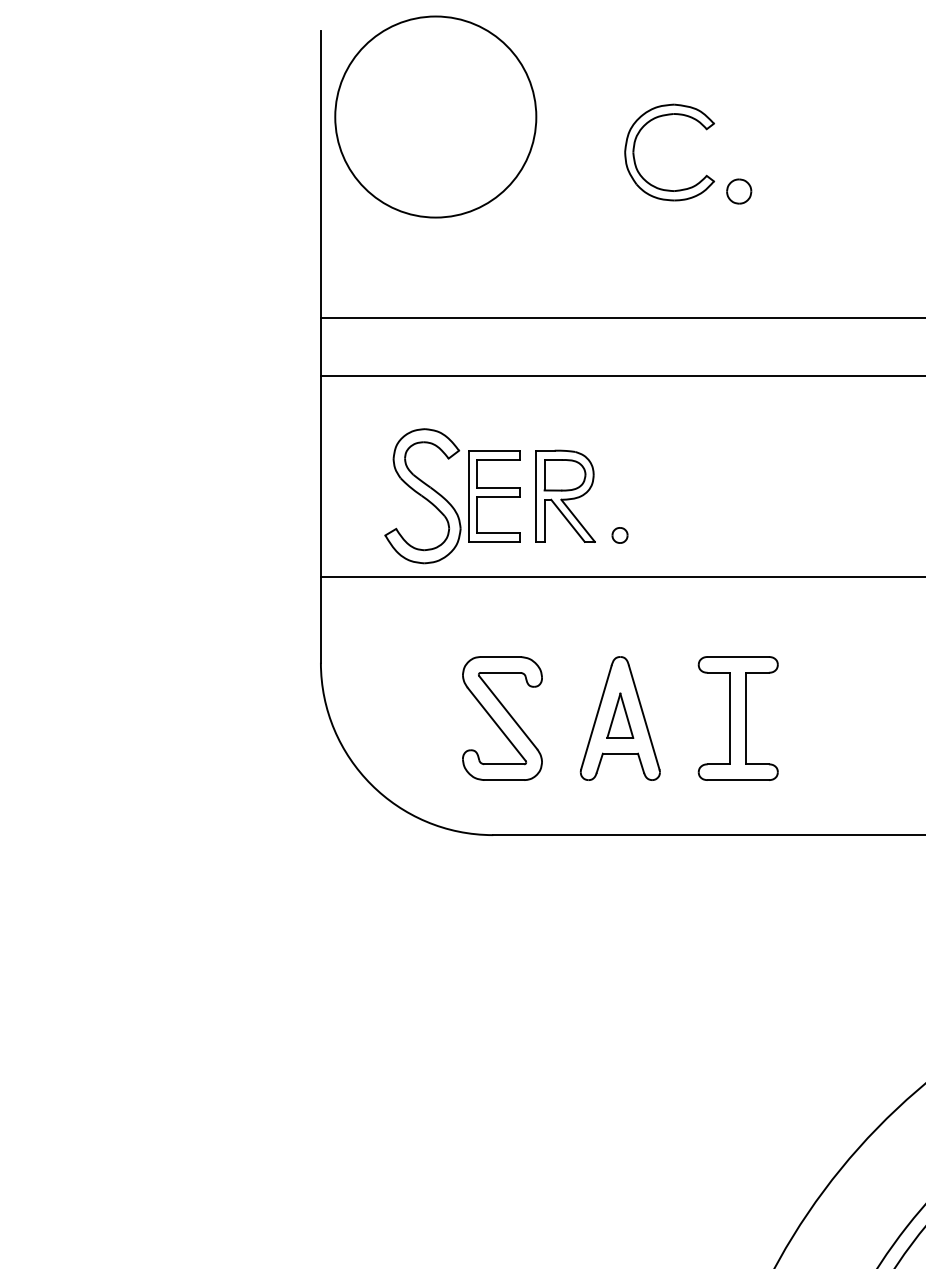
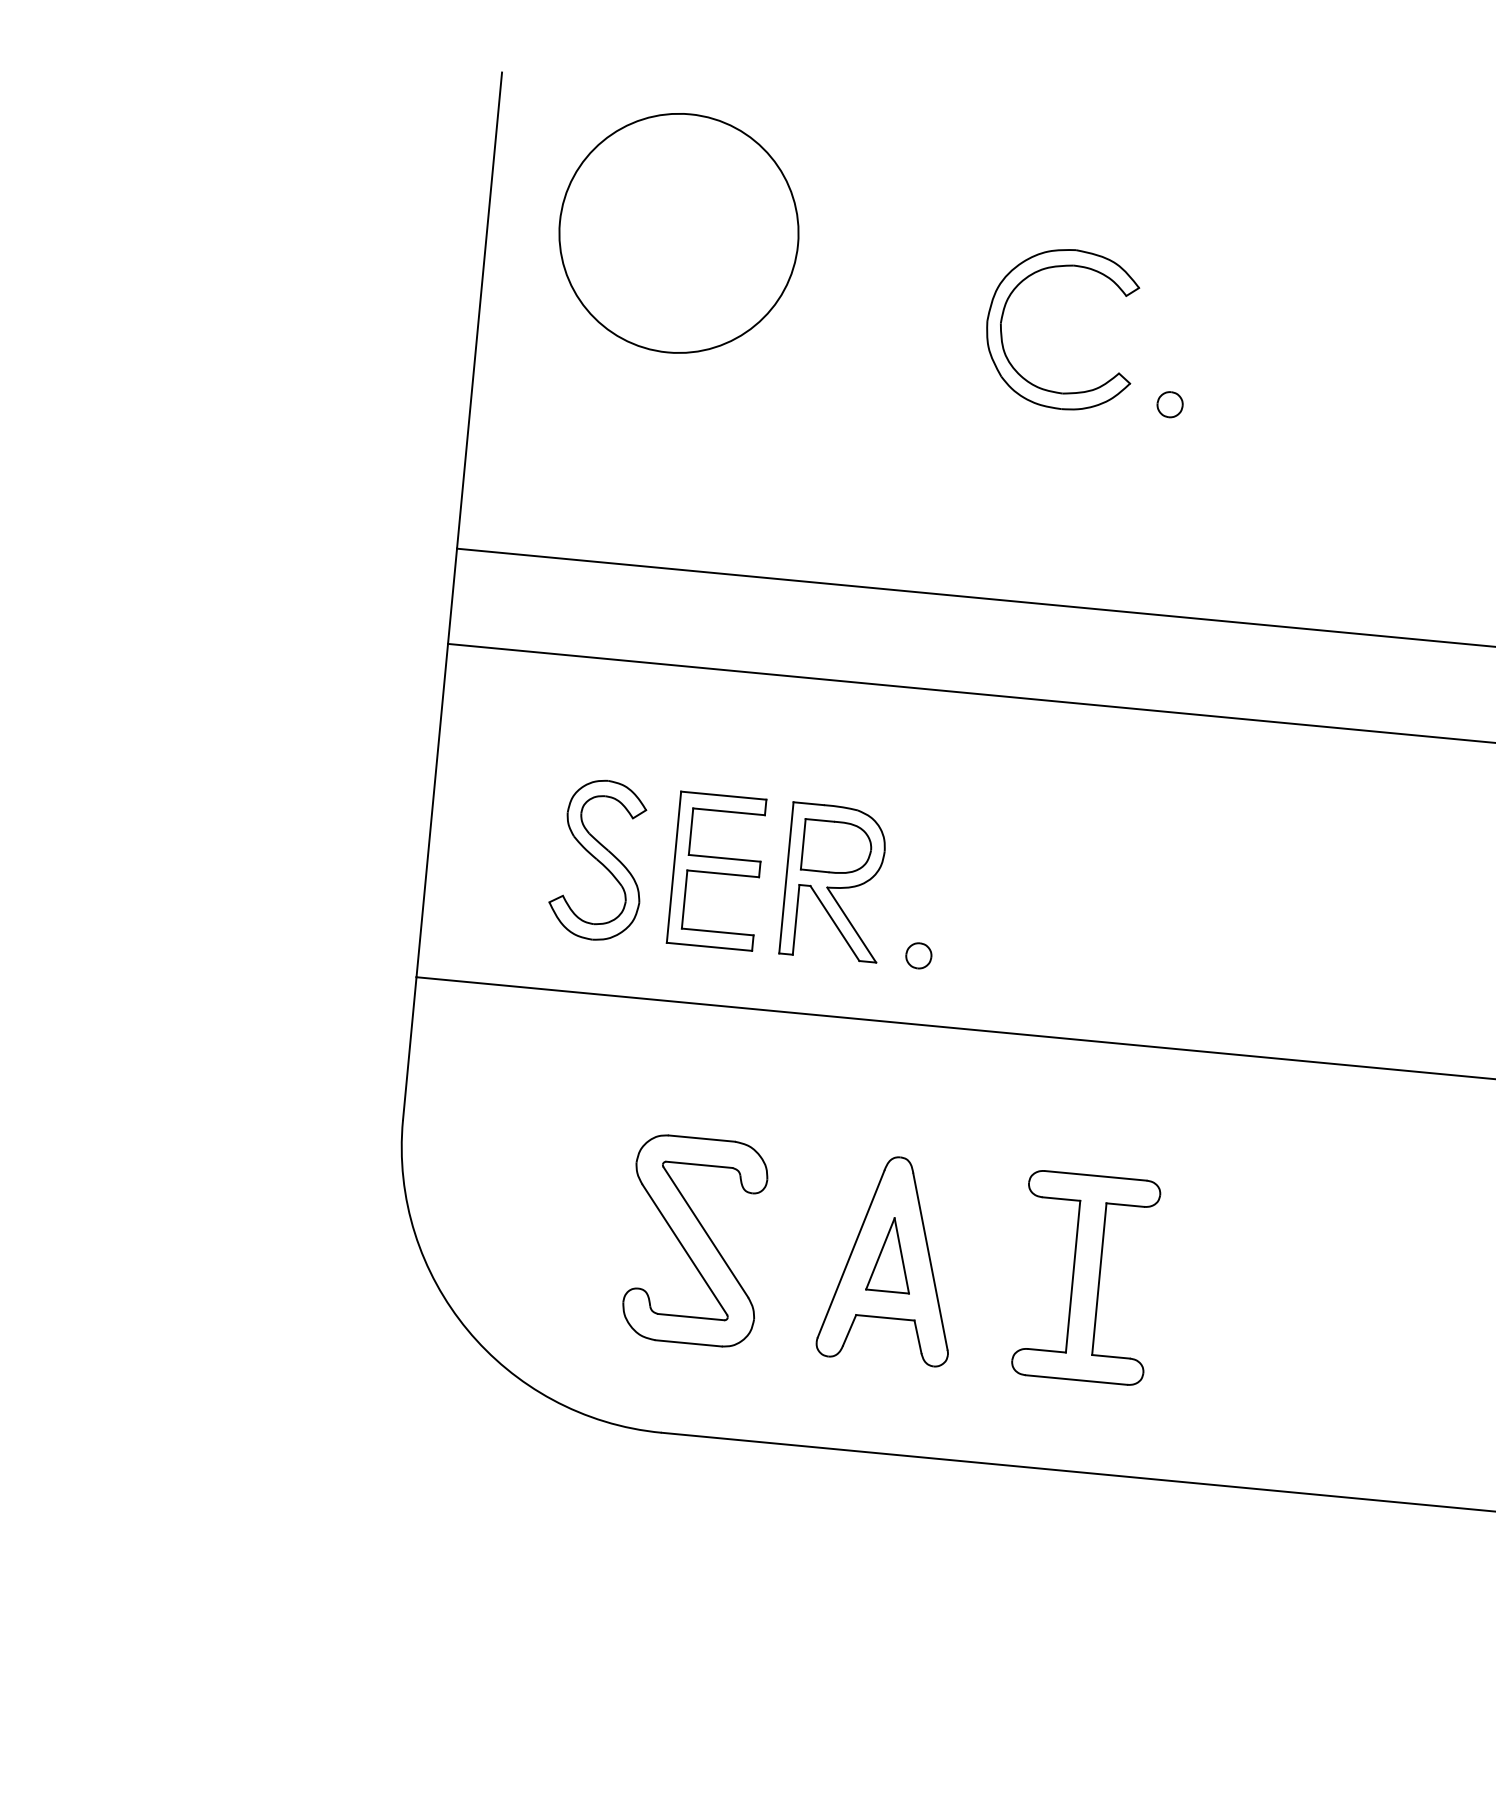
circle: (435, 116) -> (678, 232), size x0.71
part: (738, 191) -> (1169, 404), size x0.62
part: (422, 496) -> (597, 860), size x0.71

